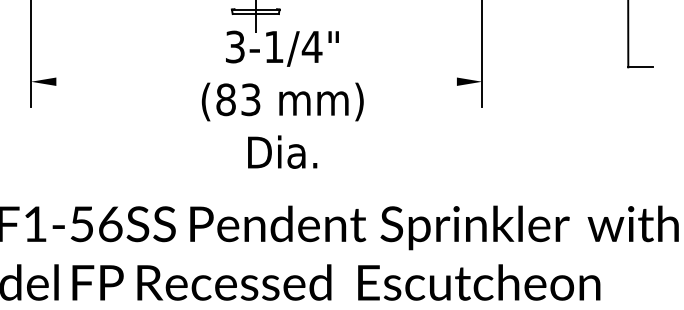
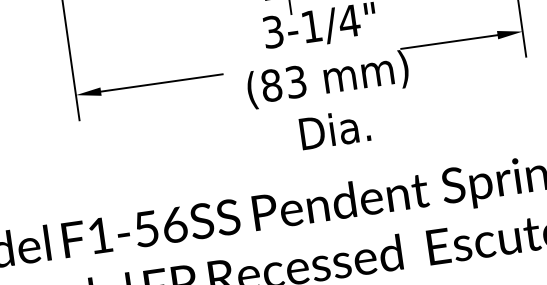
line: (117, 81) -> (161, 82), added
line: (407, 81) -> (448, 41), added

